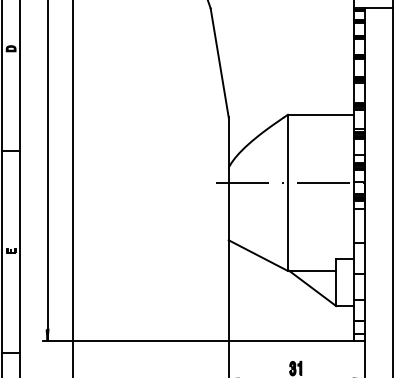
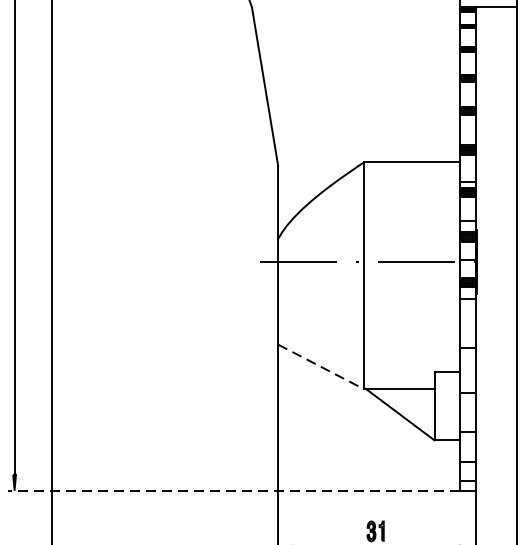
line: (258, 255) -> (321, 366), solid -> dashed
line: (197, 340) -> (232, 490), solid -> dashed

